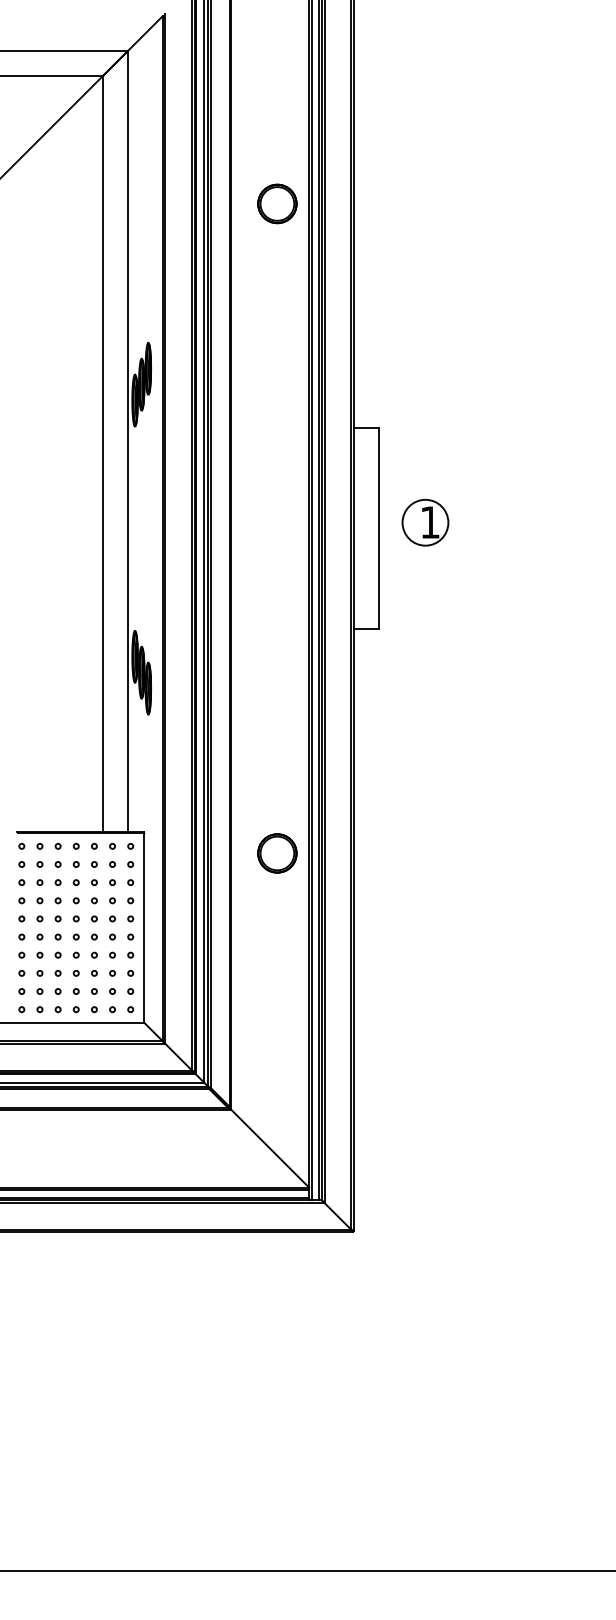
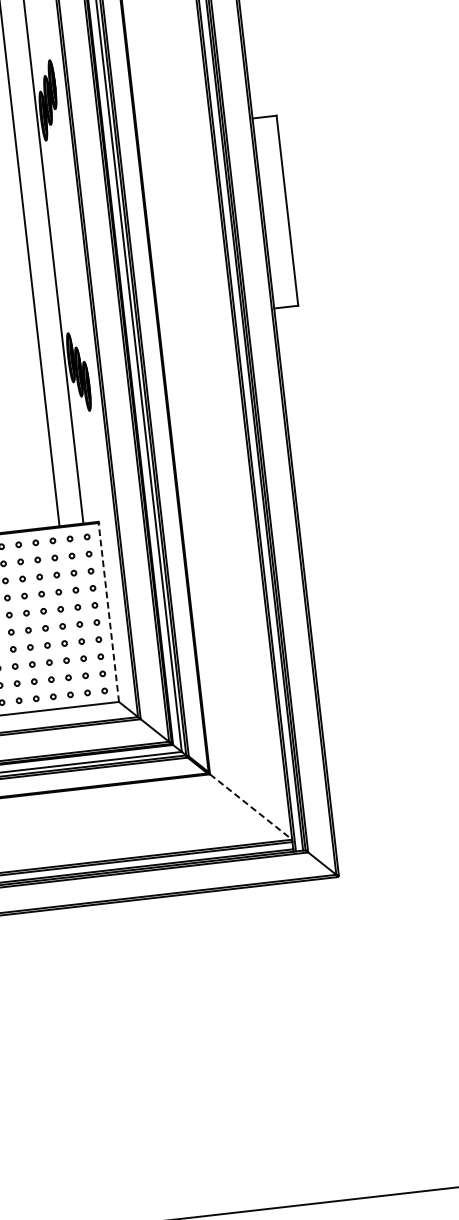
part: (425, 522) -> (330, 199), removed
part: (277, 853) -> (226, 527), removed
line: (144, 928) -> (108, 612), solid -> dashed
line: (270, 1148) -> (251, 806), solid -> dashed

